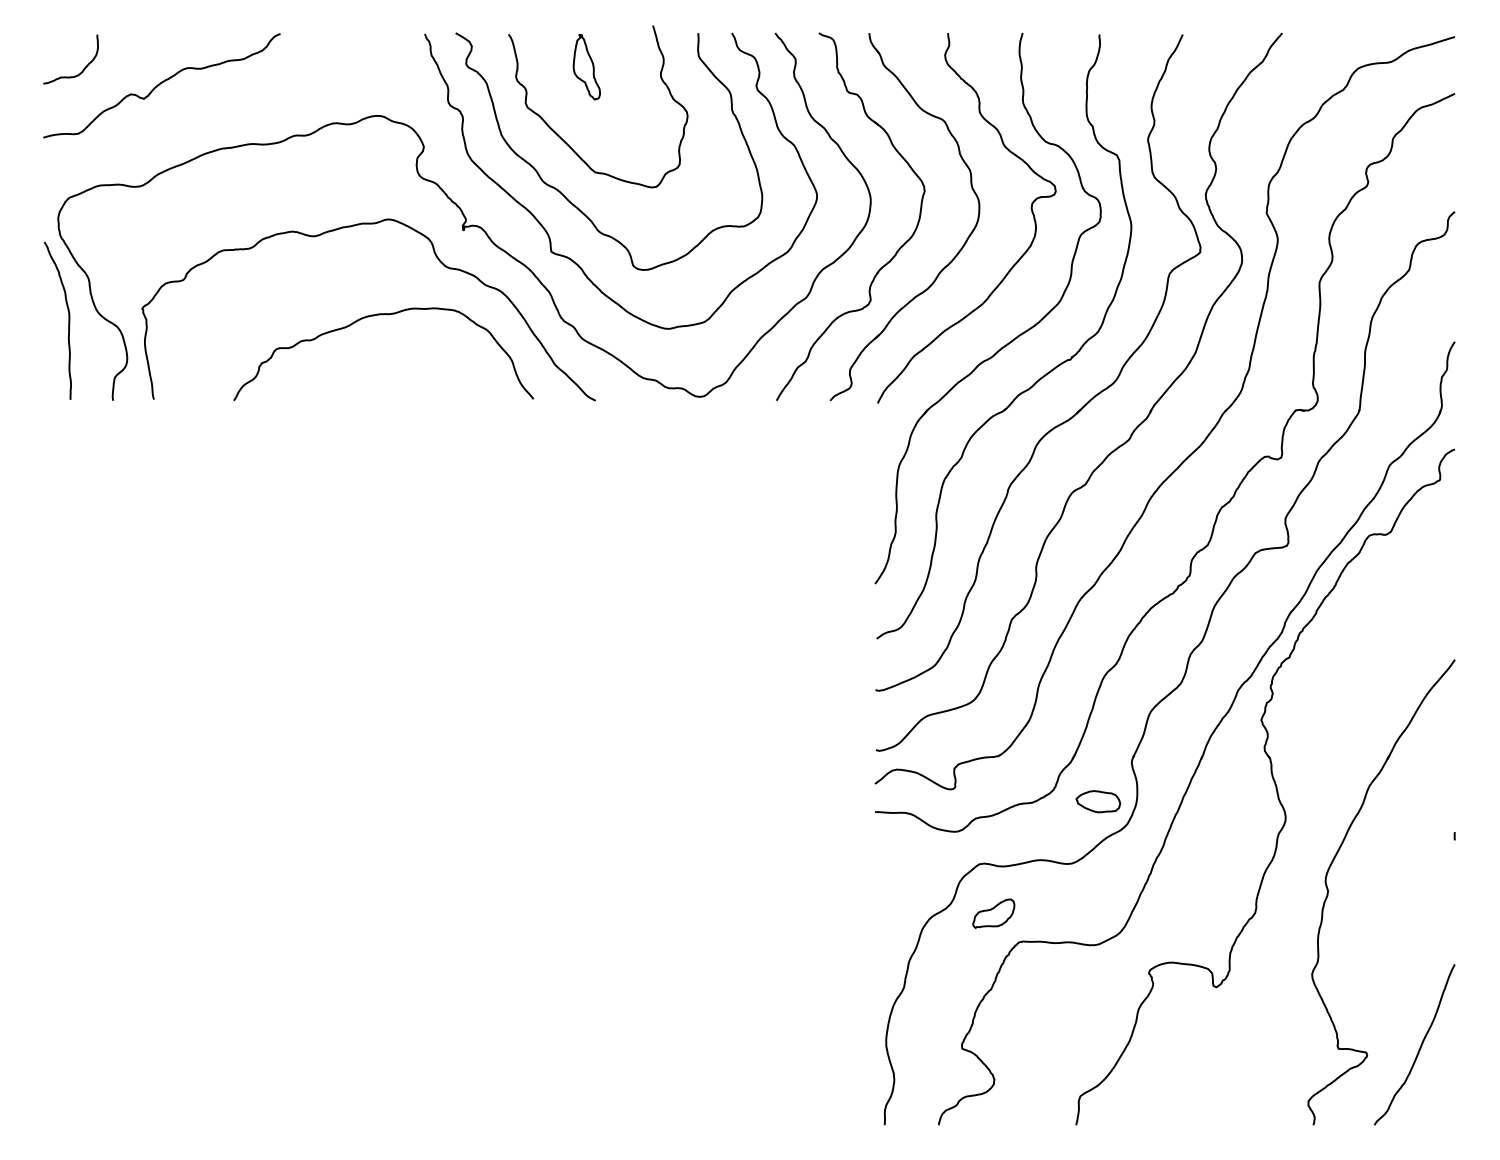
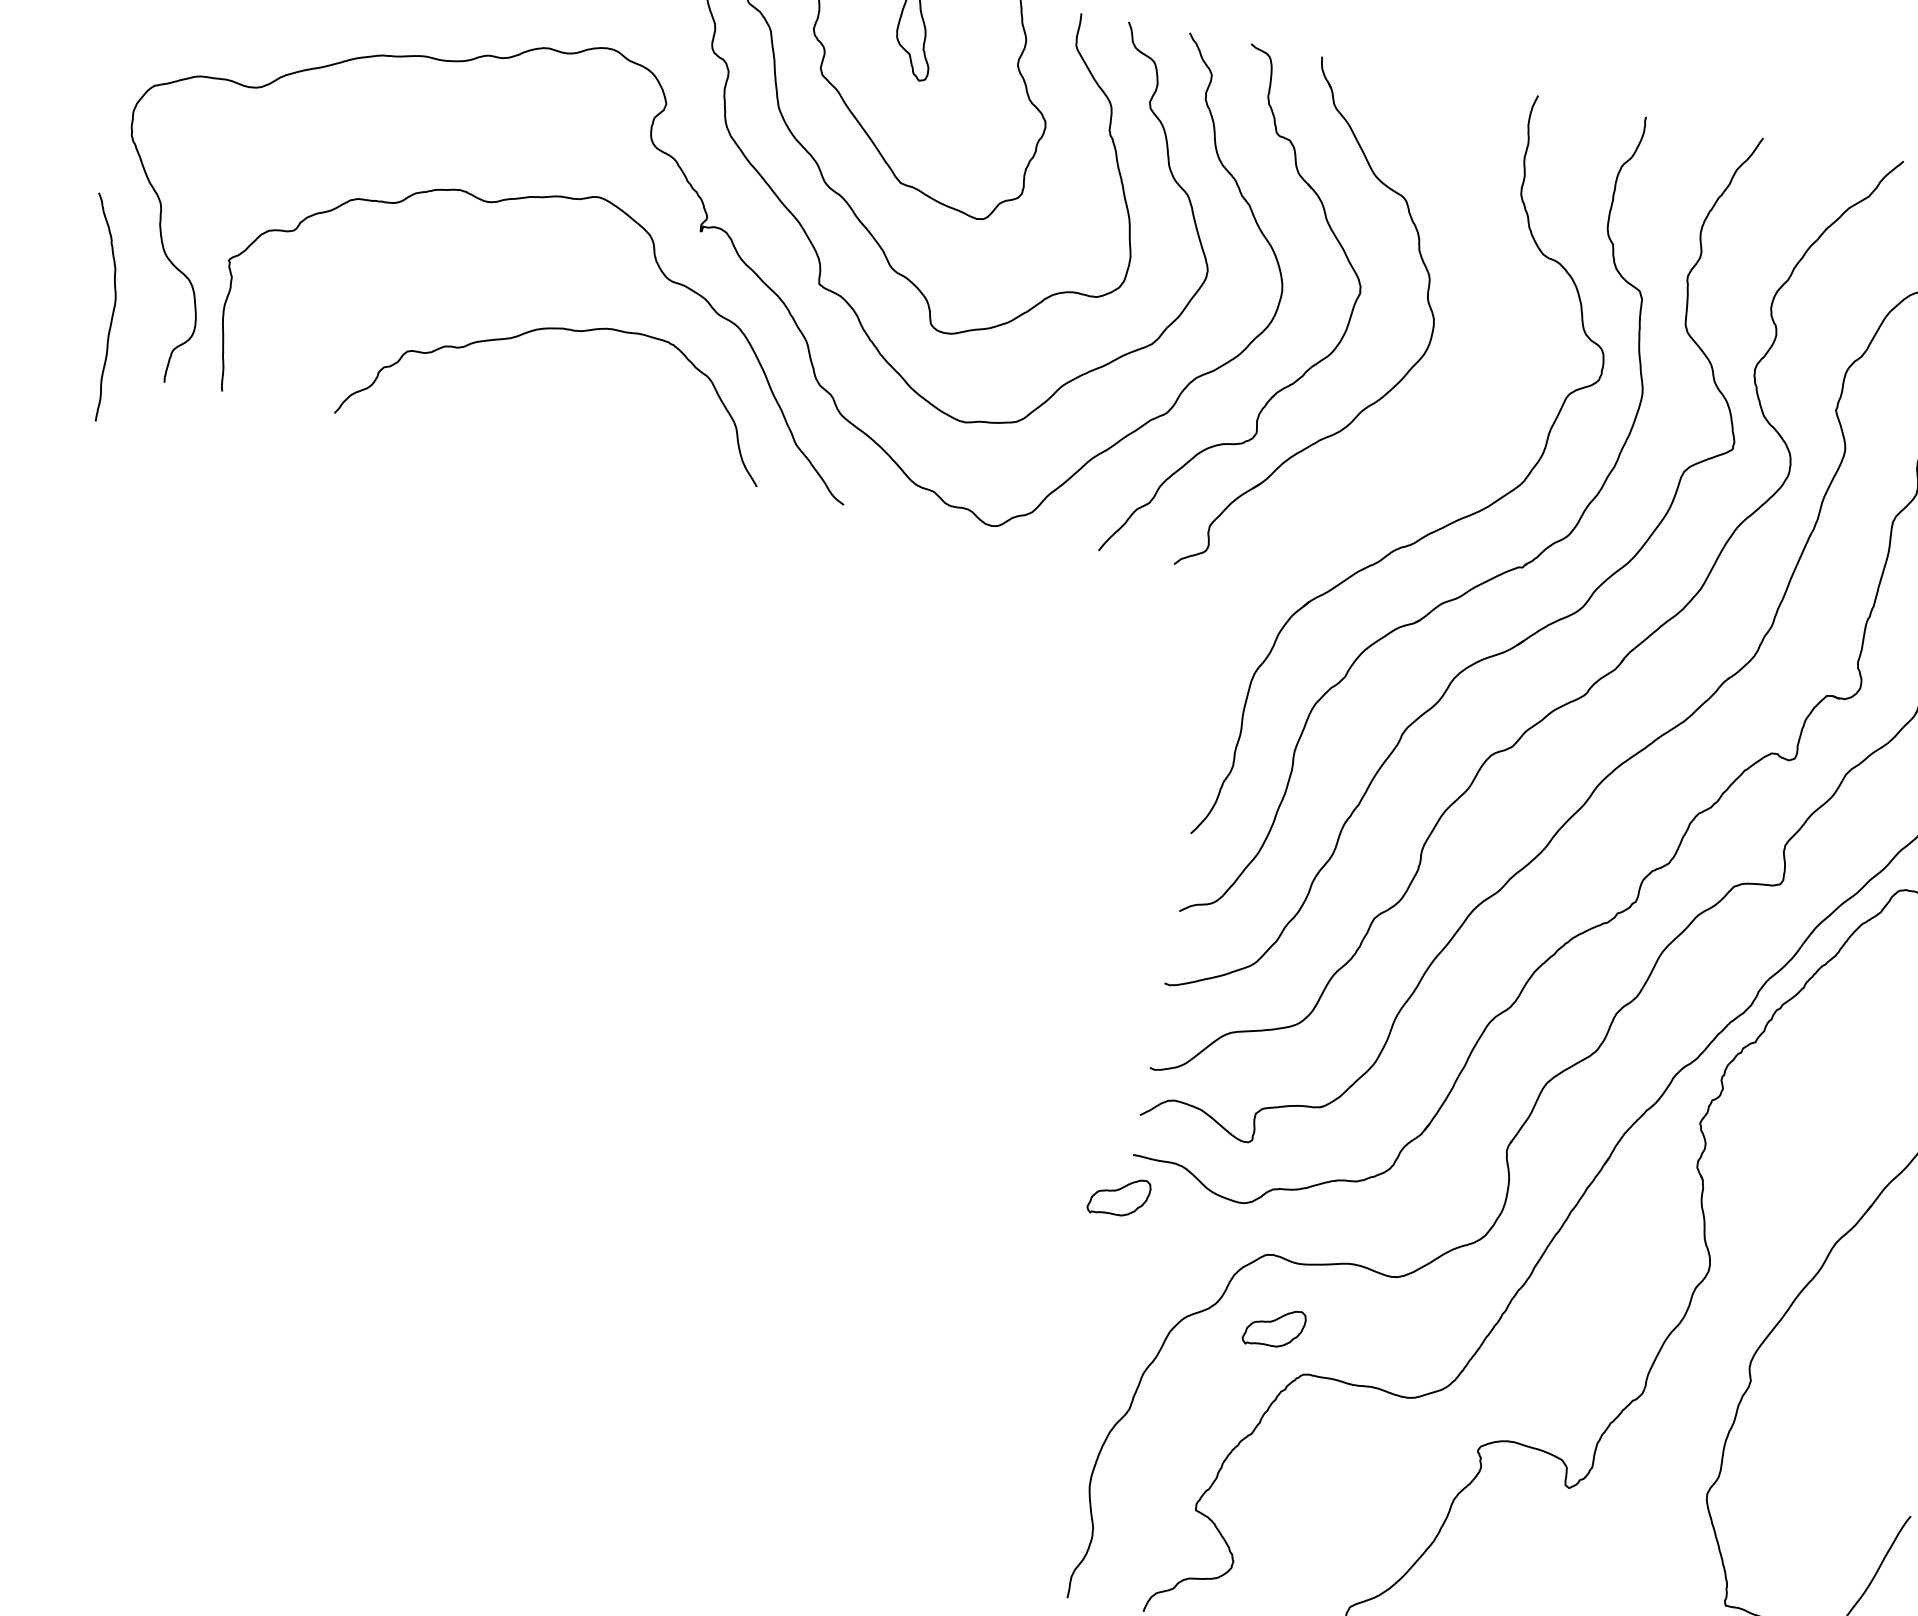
curve: (1030, 208) -> (1504, 344), removed
curve: (68, 320) -> (112, 309), moved
part: (1098, 801) -> (1450, 1196), removed
part: (870, 842) -> (1118, 1196), added

